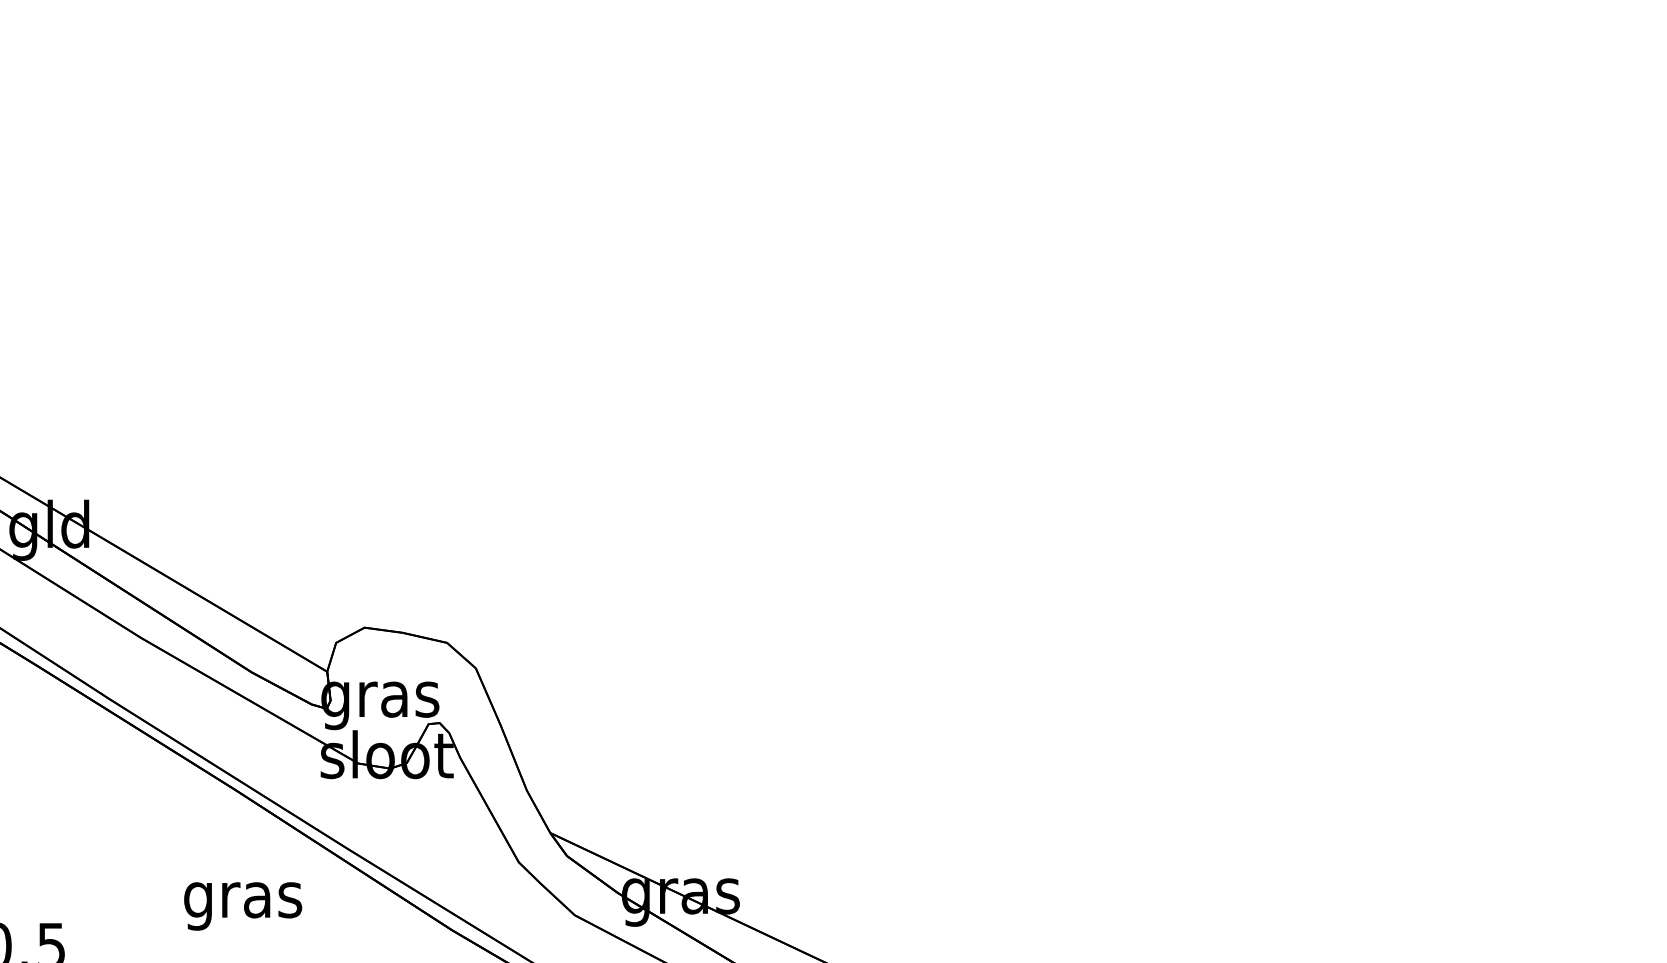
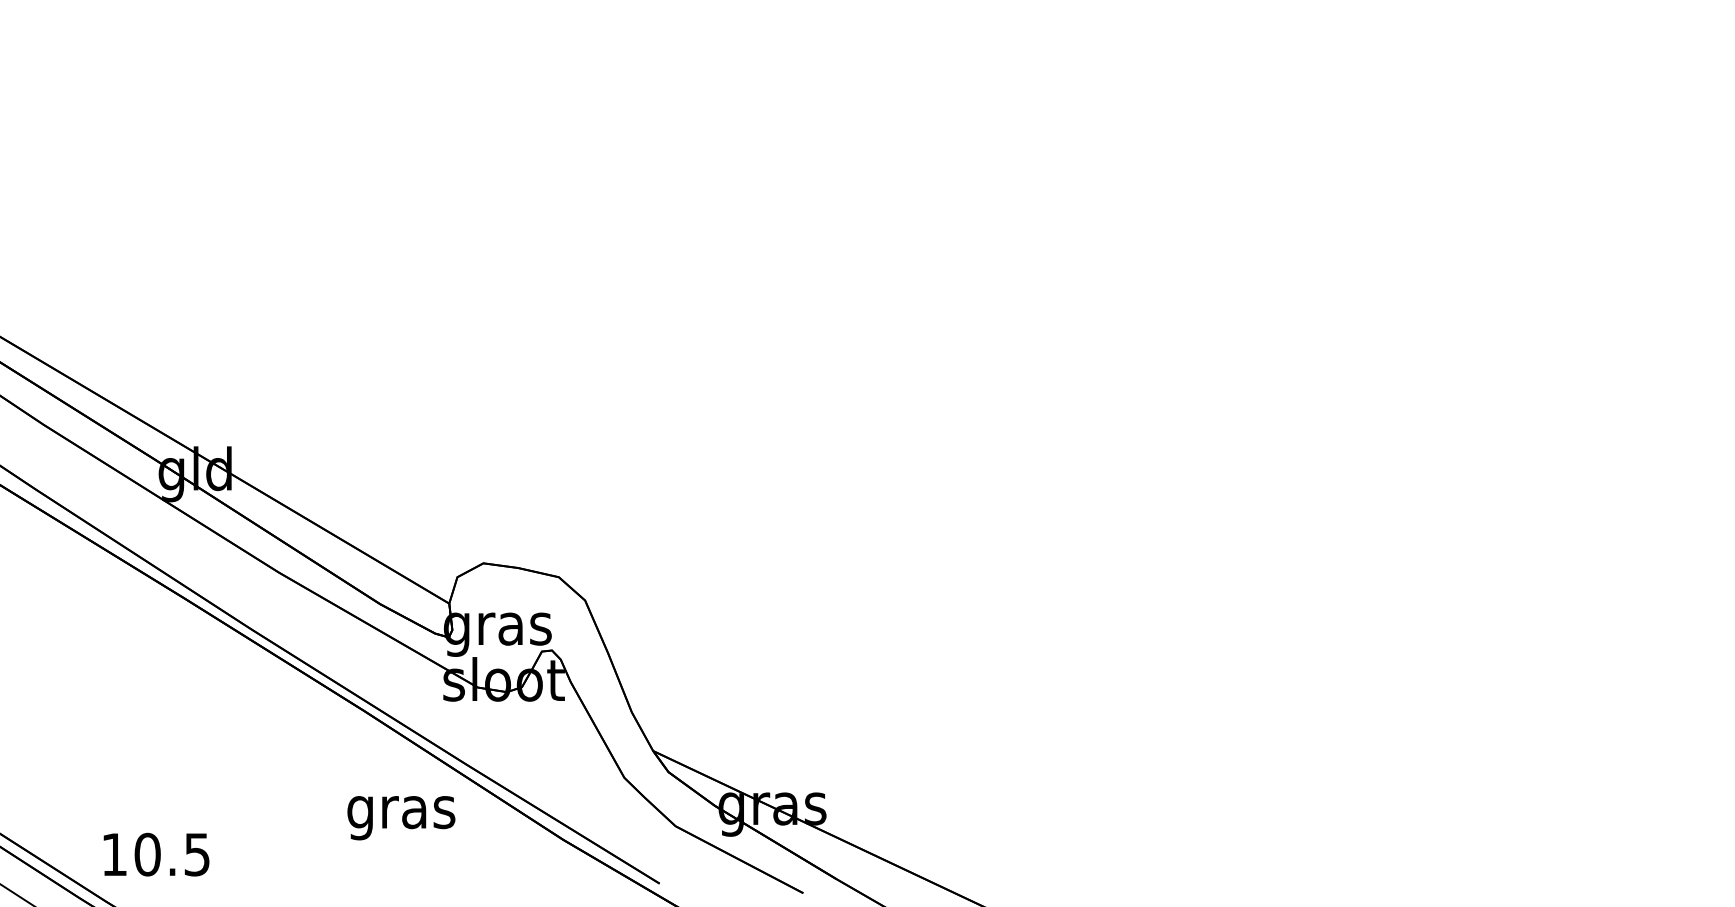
text: (243, 906) -> (401, 818), moved

